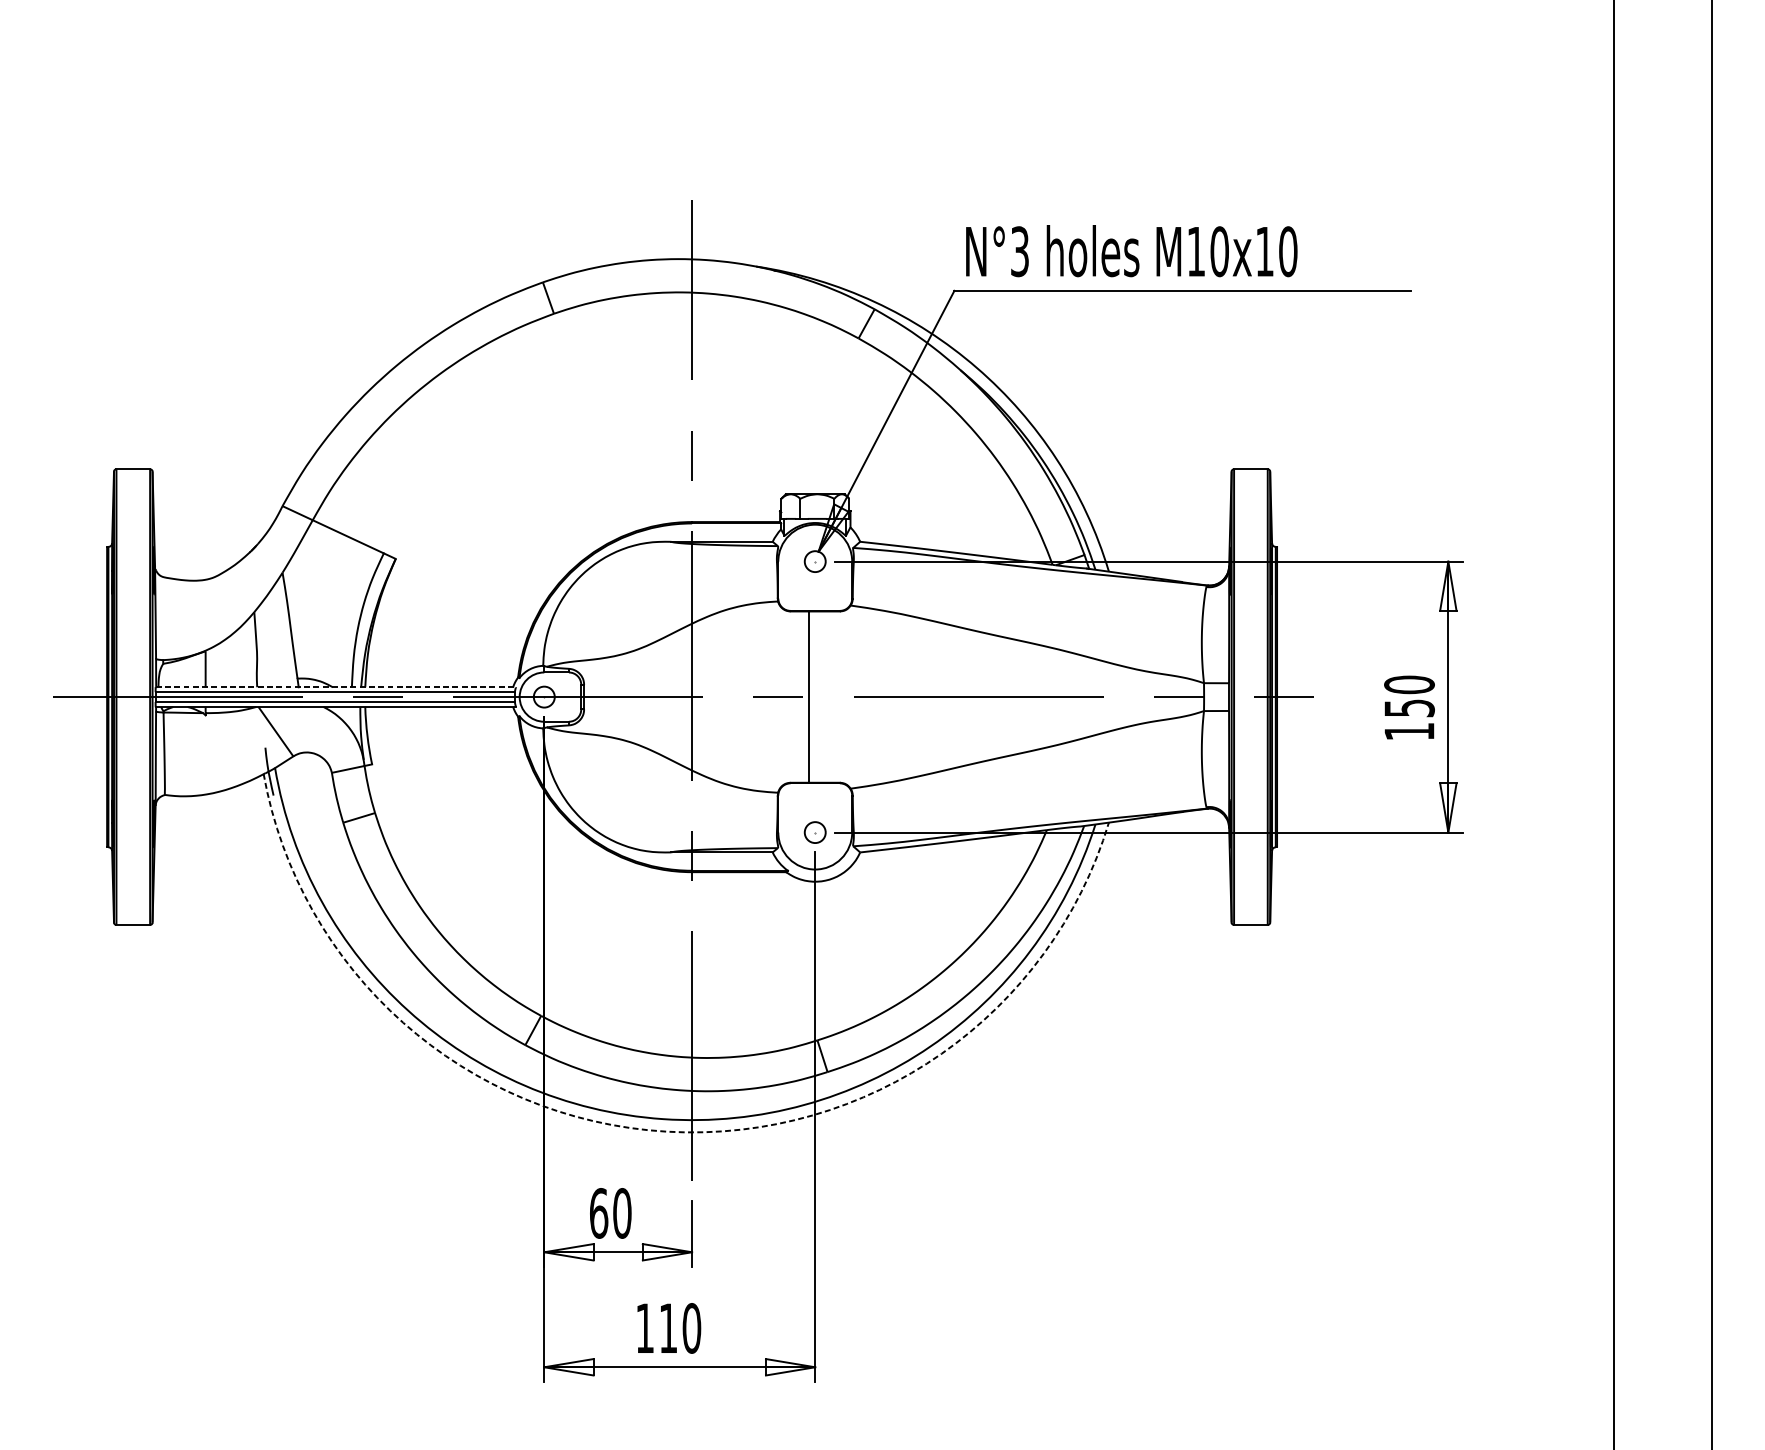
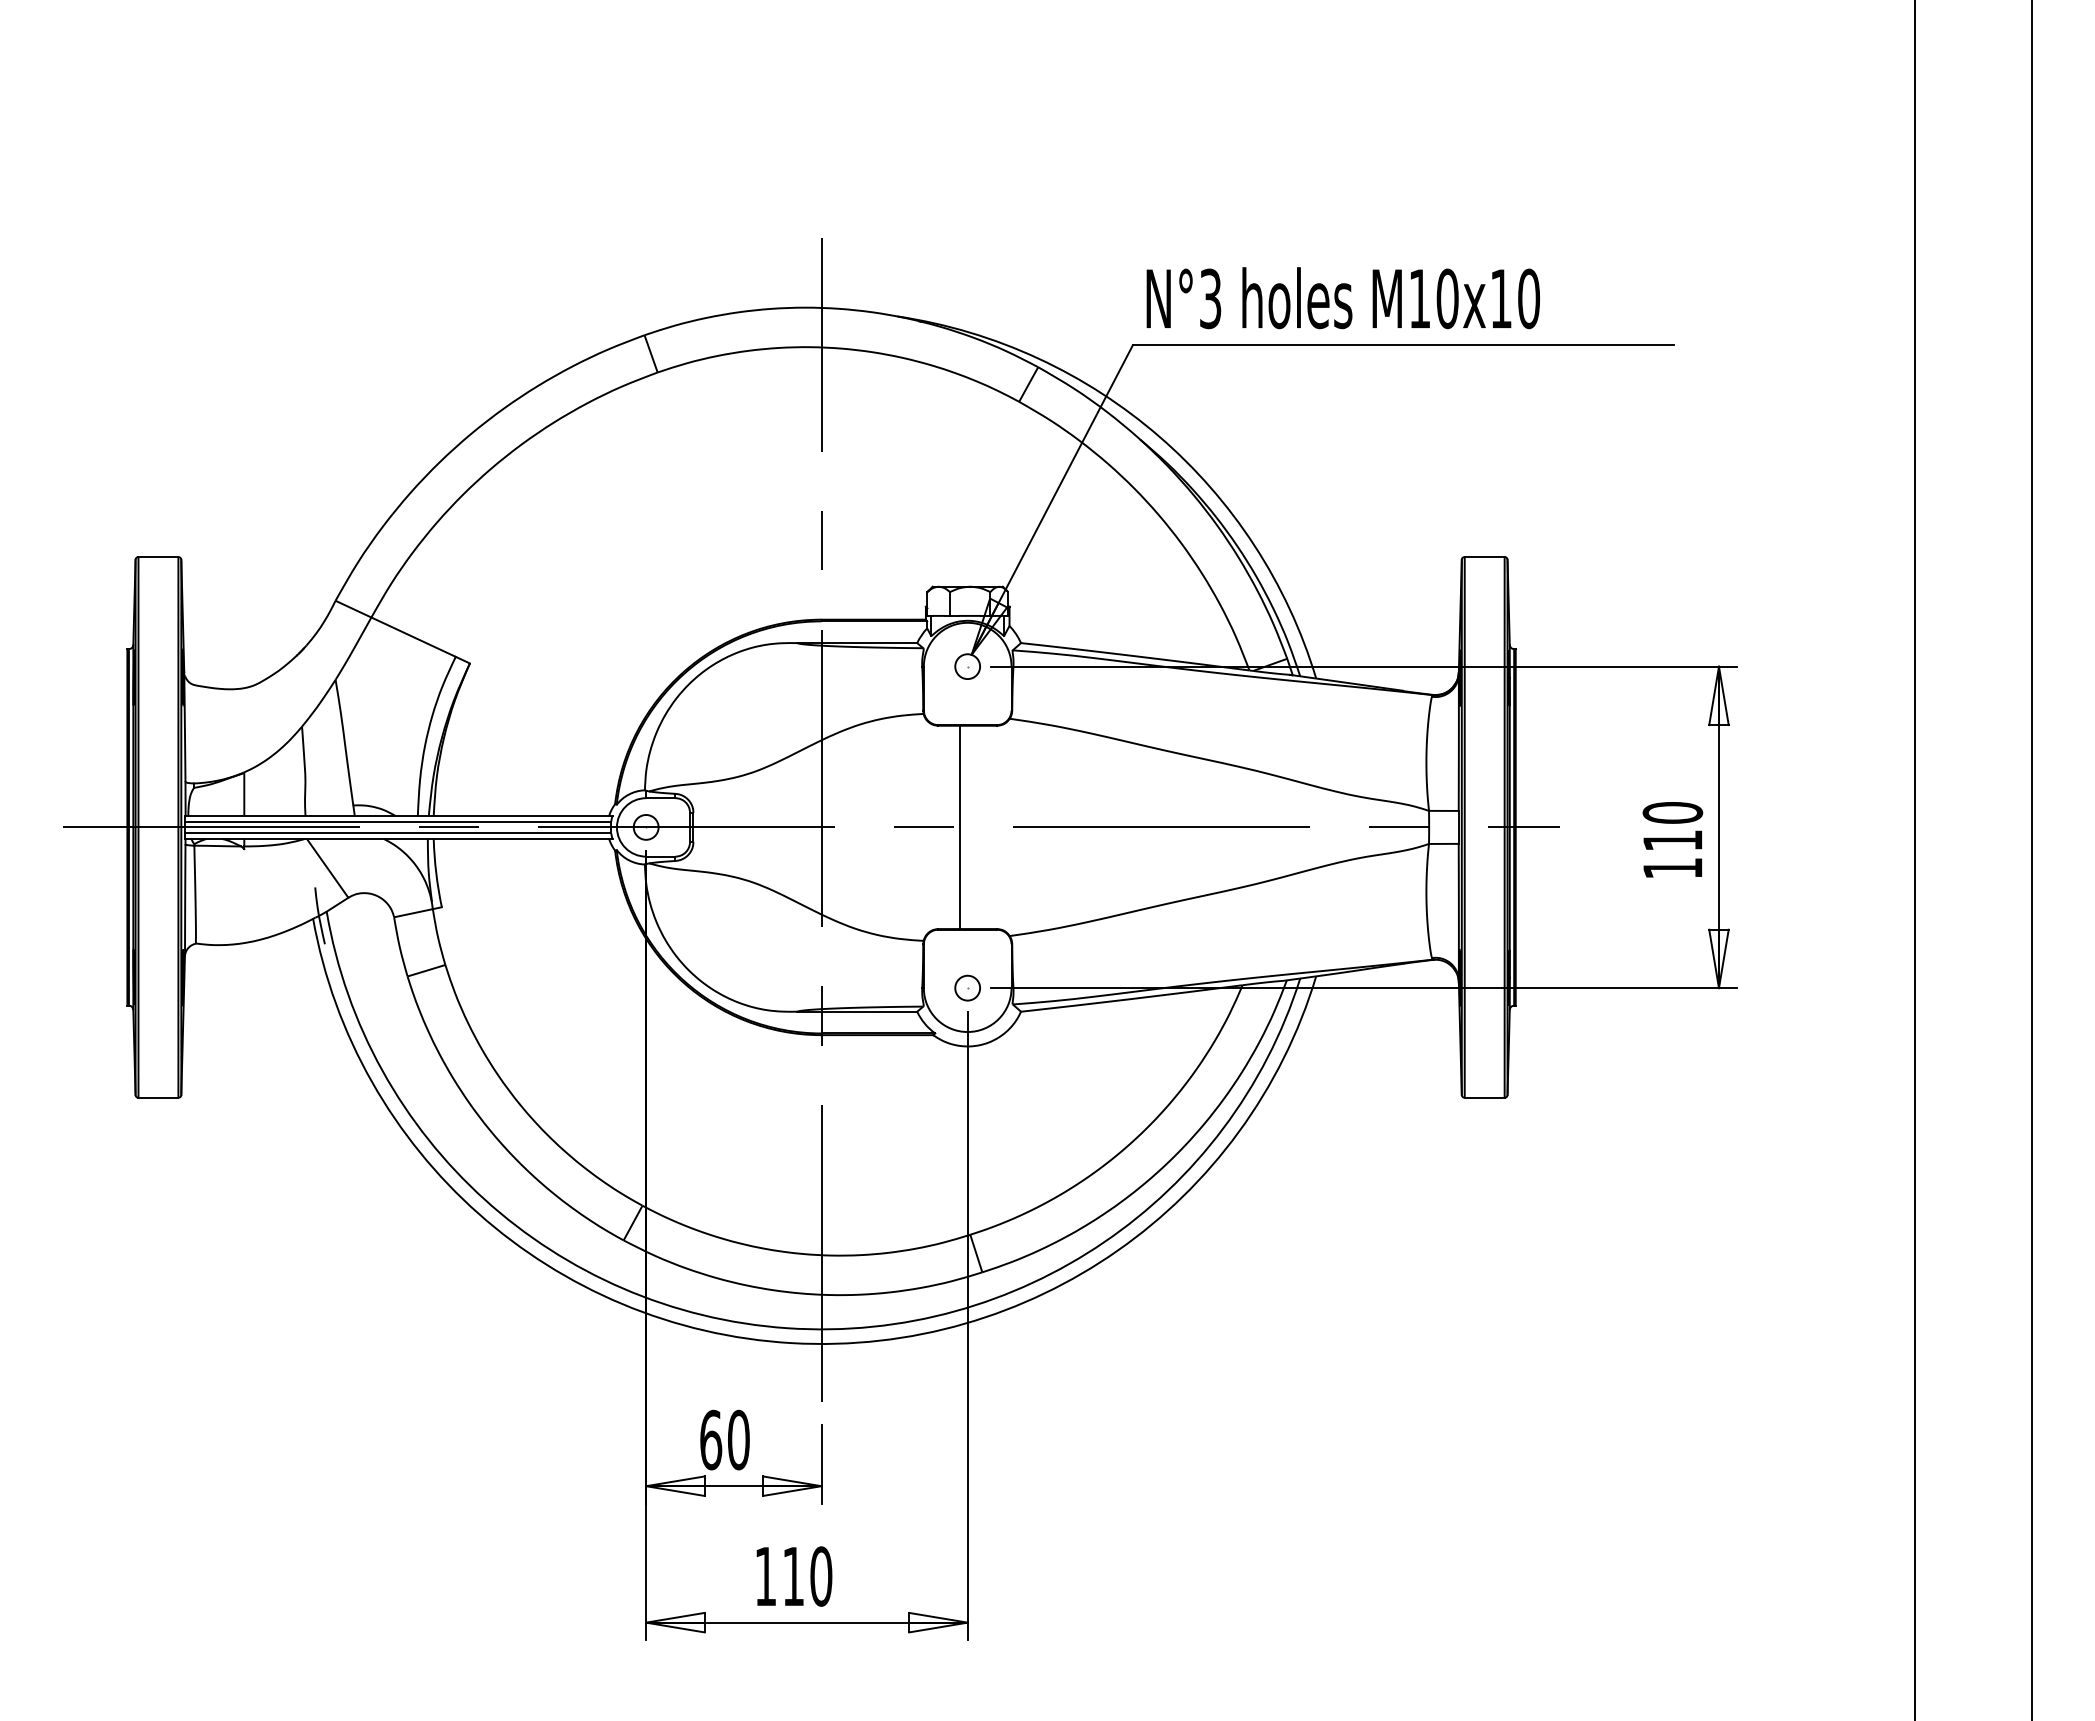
line: (335, 687) -> (398, 815), dashed -> solid
text: (1410, 708) -> (1673, 840), 150 -> 110
arc: (666, 1132) -> (791, 1343), dashed -> solid

